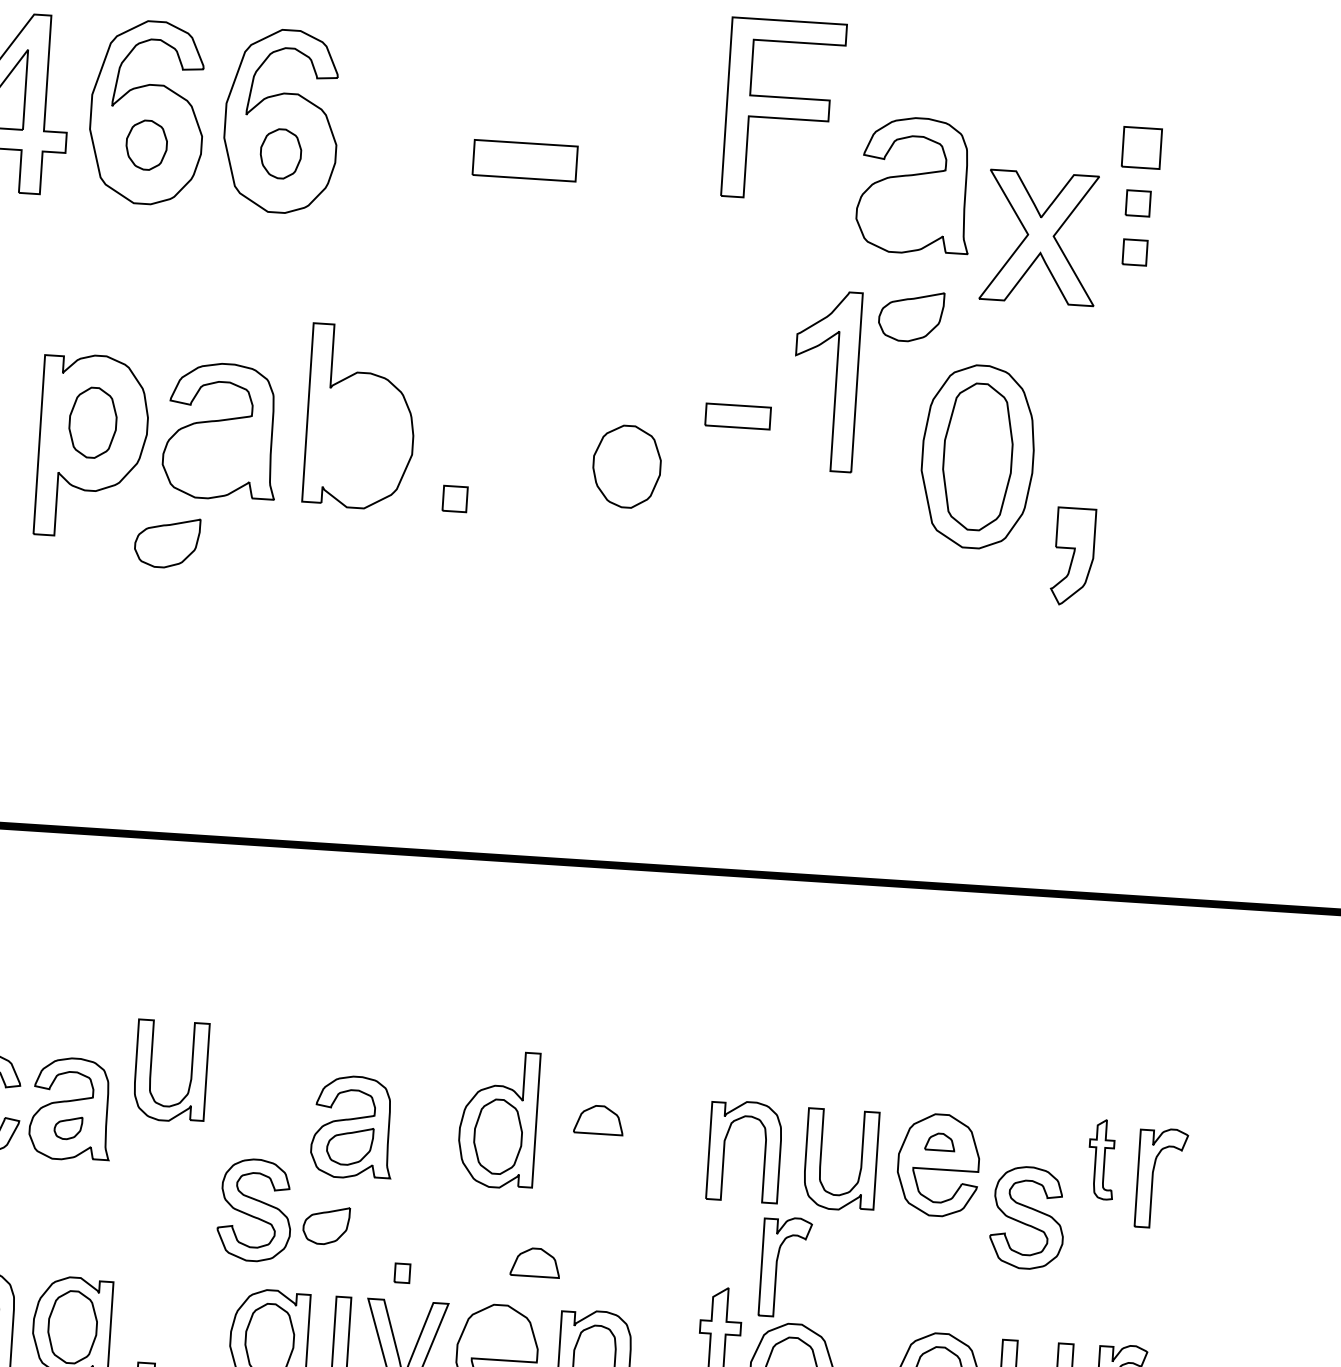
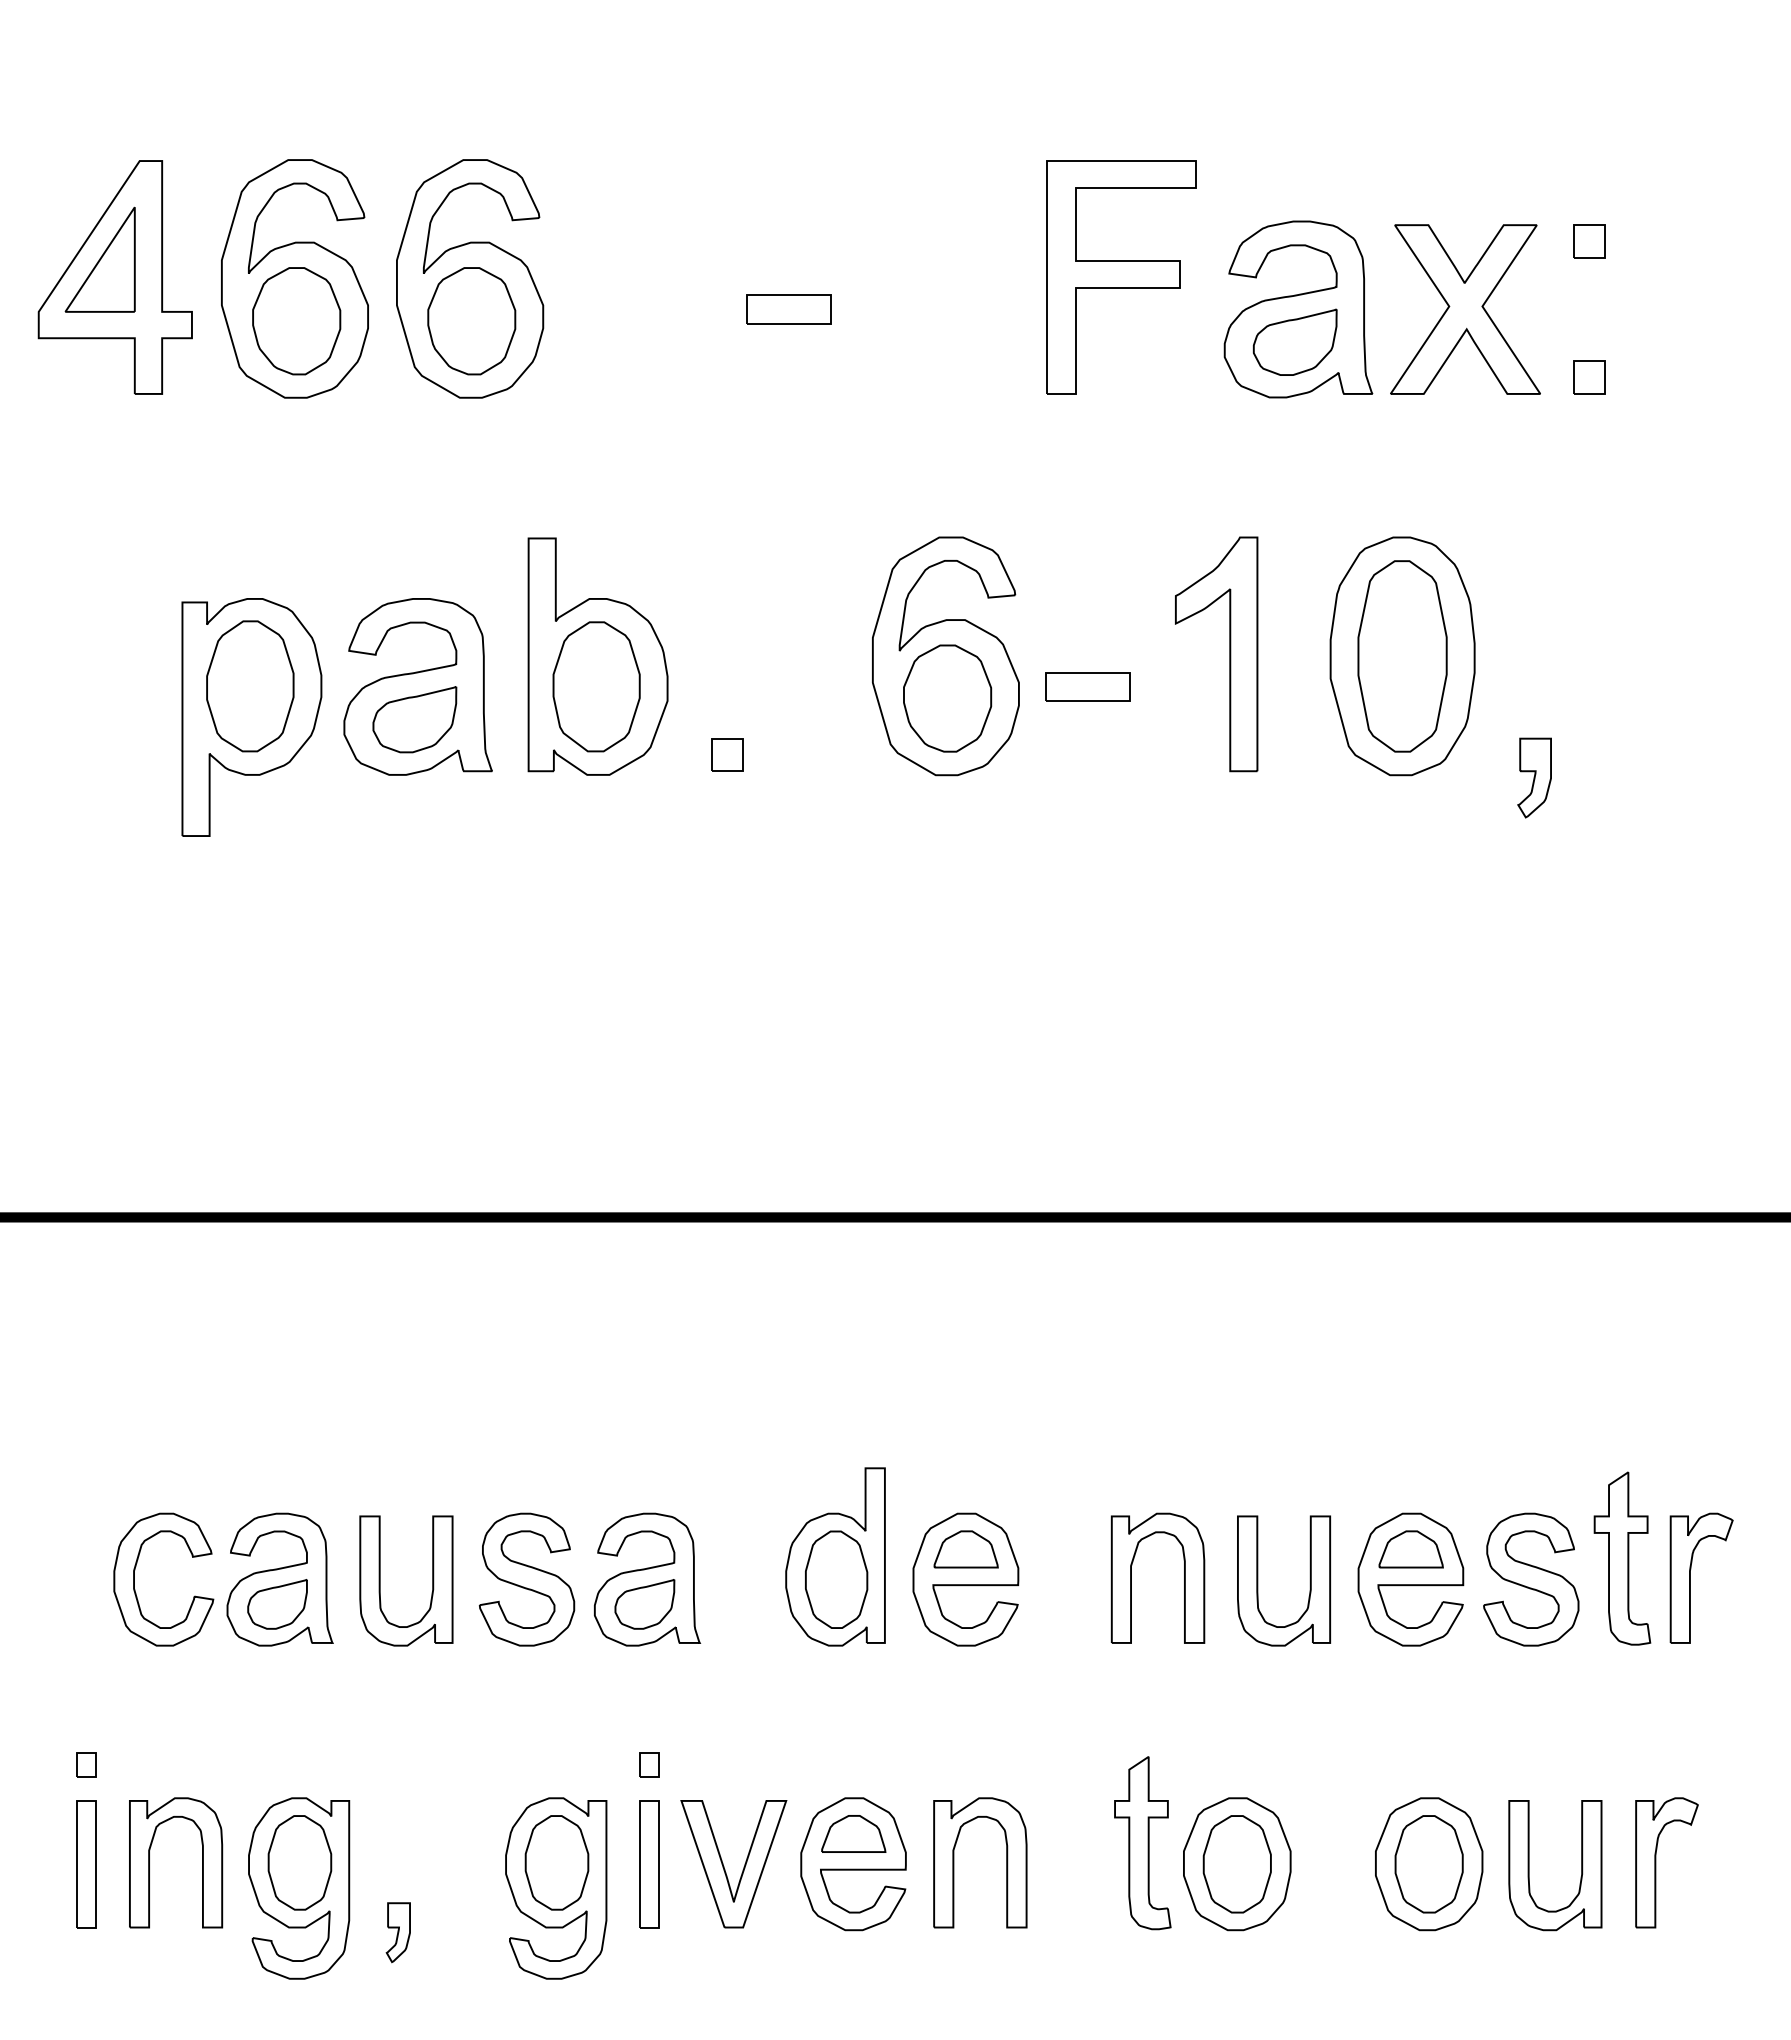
part: (783, 110) -> (1121, 277), moved
part: (146, 145) -> (296, 321), size x1.67
part: (1141, 148) -> (1589, 241), size x0.62
part: (280, 154) -> (471, 321), size x1.67
part: (524, 160) -> (788, 309), size x0.62
part: (1138, 203) -> (1589, 313), removed
part: (1040, 237) -> (1465, 309), moved
part: (910, 315) -> (1294, 341), moved
part: (835, 381) -> (1229, 654), moved
part: (737, 416) -> (1087, 686), moved
part: (93, 422) -> (250, 686), size x1.43
part: (627, 434) -> (945, 656), added
part: (358, 440) -> (596, 686), added
part: (166, 542) -> (414, 719), moved
part: (1073, 556) -> (1534, 777), size x0.62
part: (151, 1069) -> (380, 1580), moved
part: (68, 1128) -> (277, 1604), size x1.67
part: (939, 1142) -> (1410, 1549), size x1.67
part: (597, 1143) -> (965, 1579), added
part: (1101, 1159) -> (1622, 1558), size x1.67
part: (254, 1210) -> (526, 1579), moved
part: (1027, 1217) -> (1531, 1579), moved
part: (326, 1225) -> (620, 1709), removed
part: (535, 1262) -> (853, 1833), moved
part: (776, 1266) -> (1209, 1724), removed
part: (402, 1272) -> (649, 1764), moved

